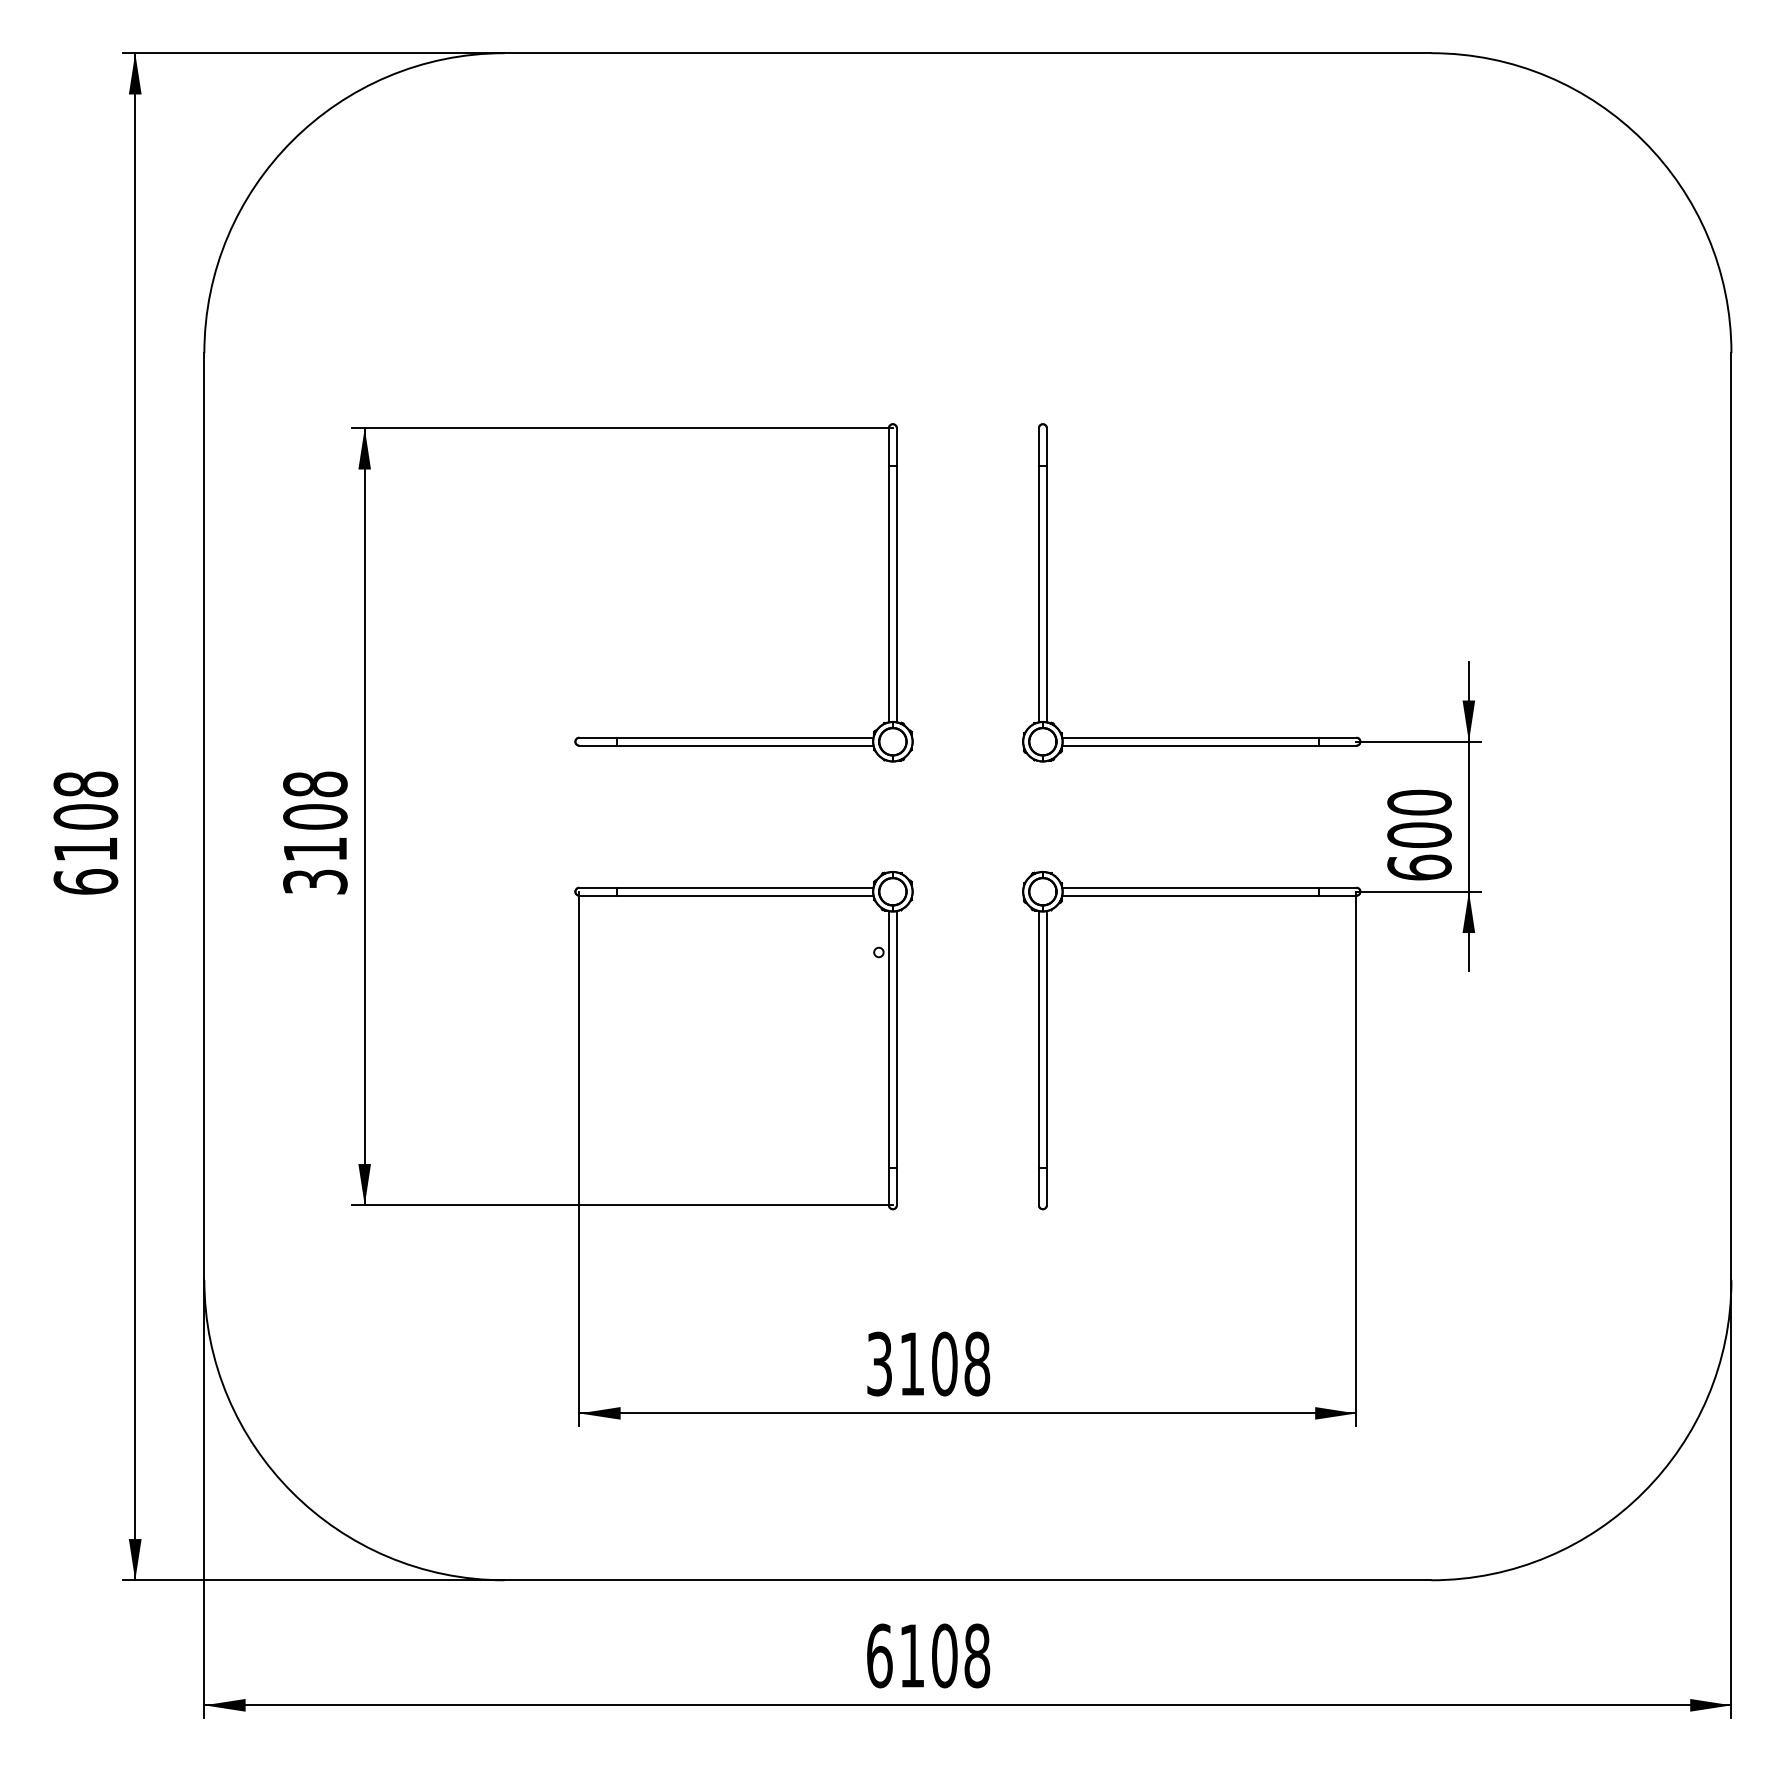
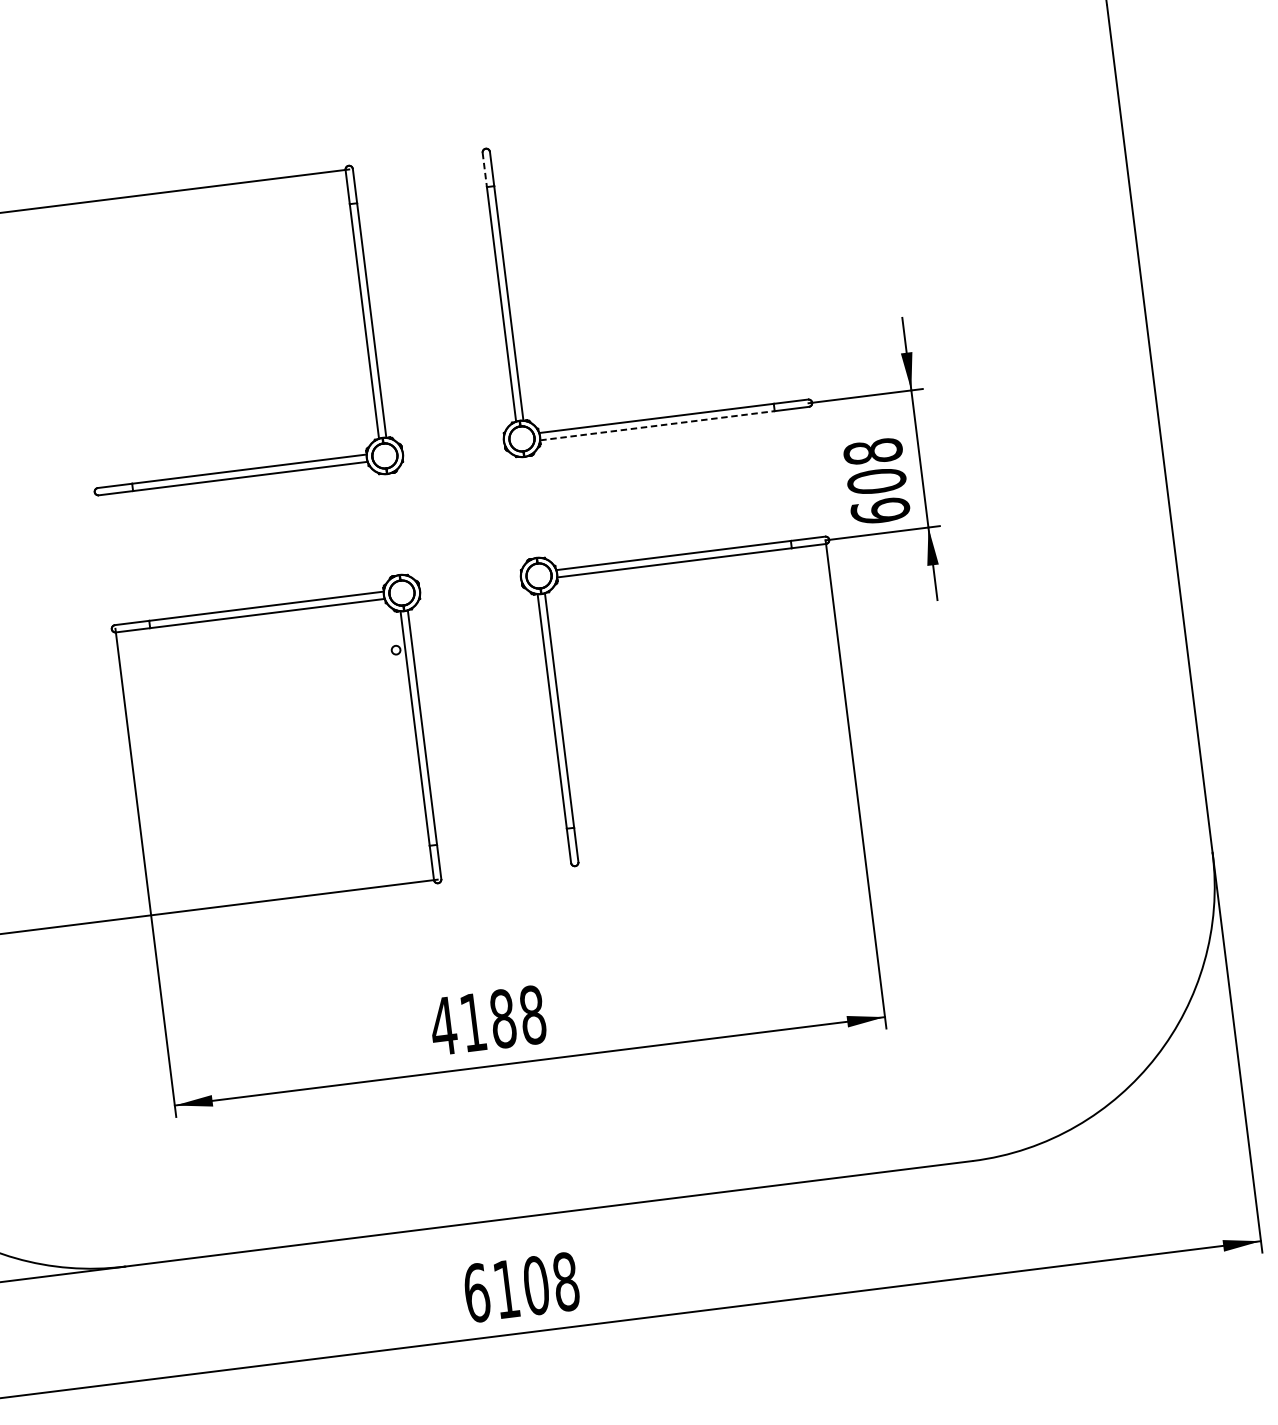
line: (1038, 446) -> (484, 169), solid -> dashed
line: (1191, 745) -> (658, 425), solid -> dashed
text: (1419, 802) -> (873, 451), 600 -> 608
text: (911, 1363) -> (472, 1022), 3108 -> 4188

